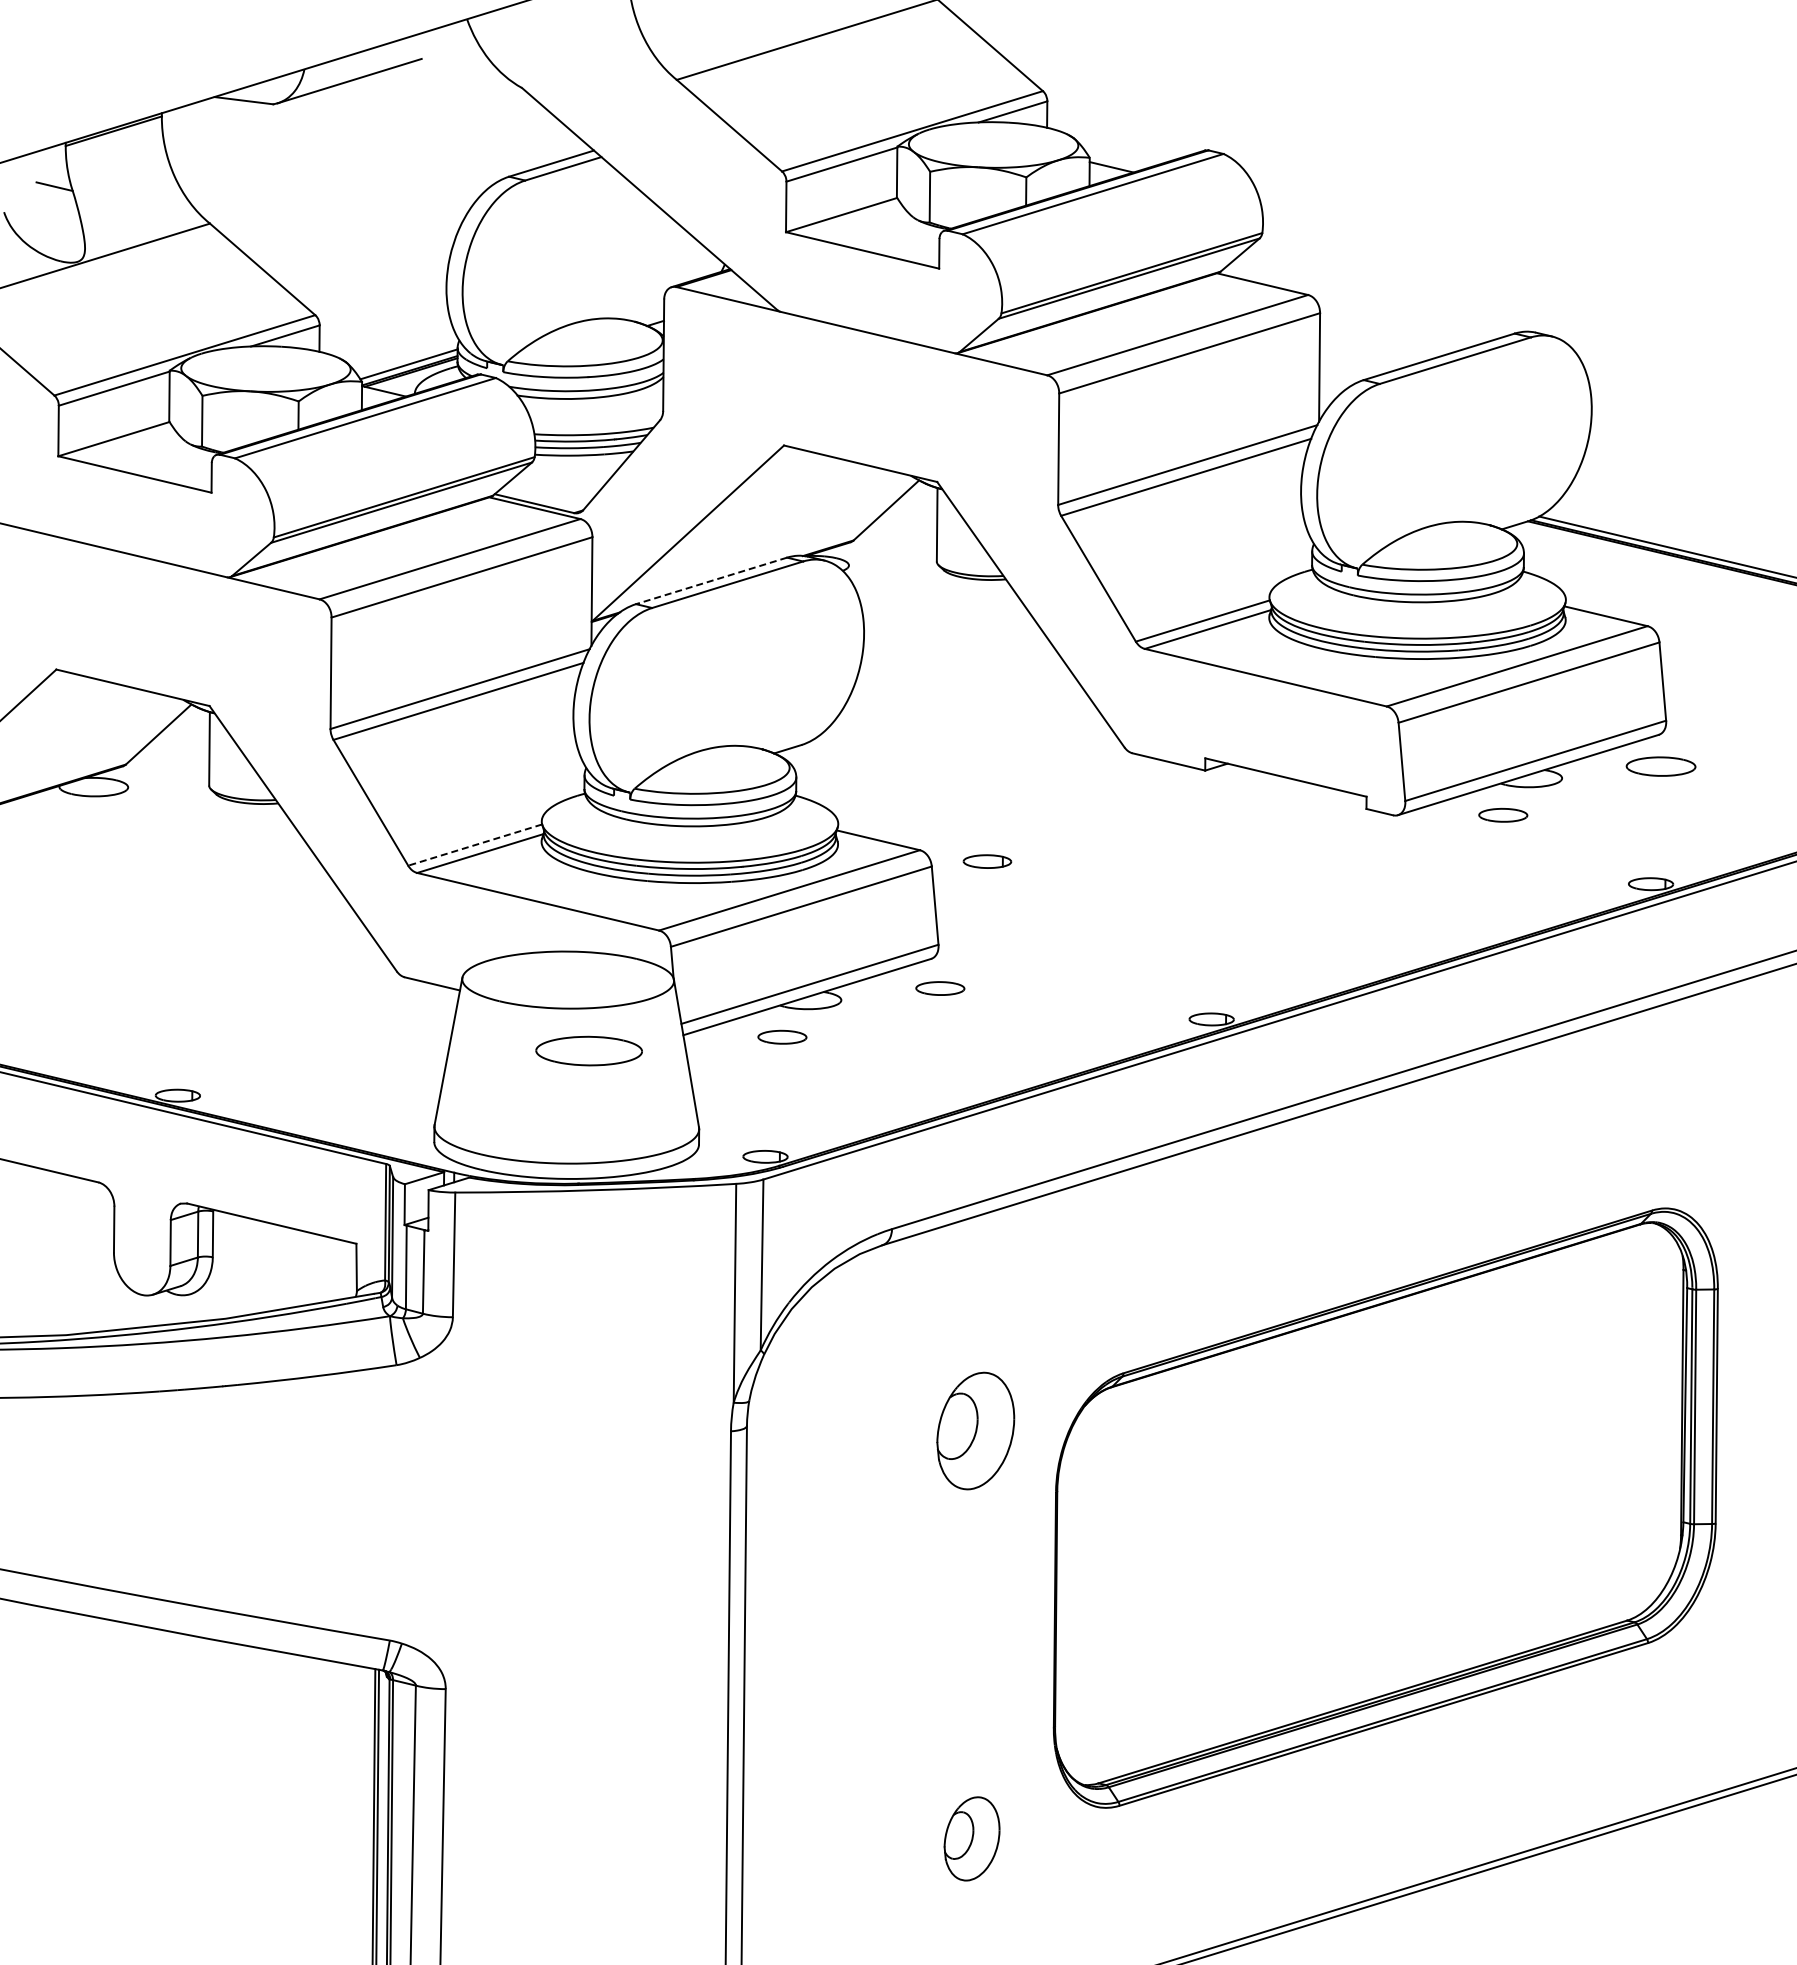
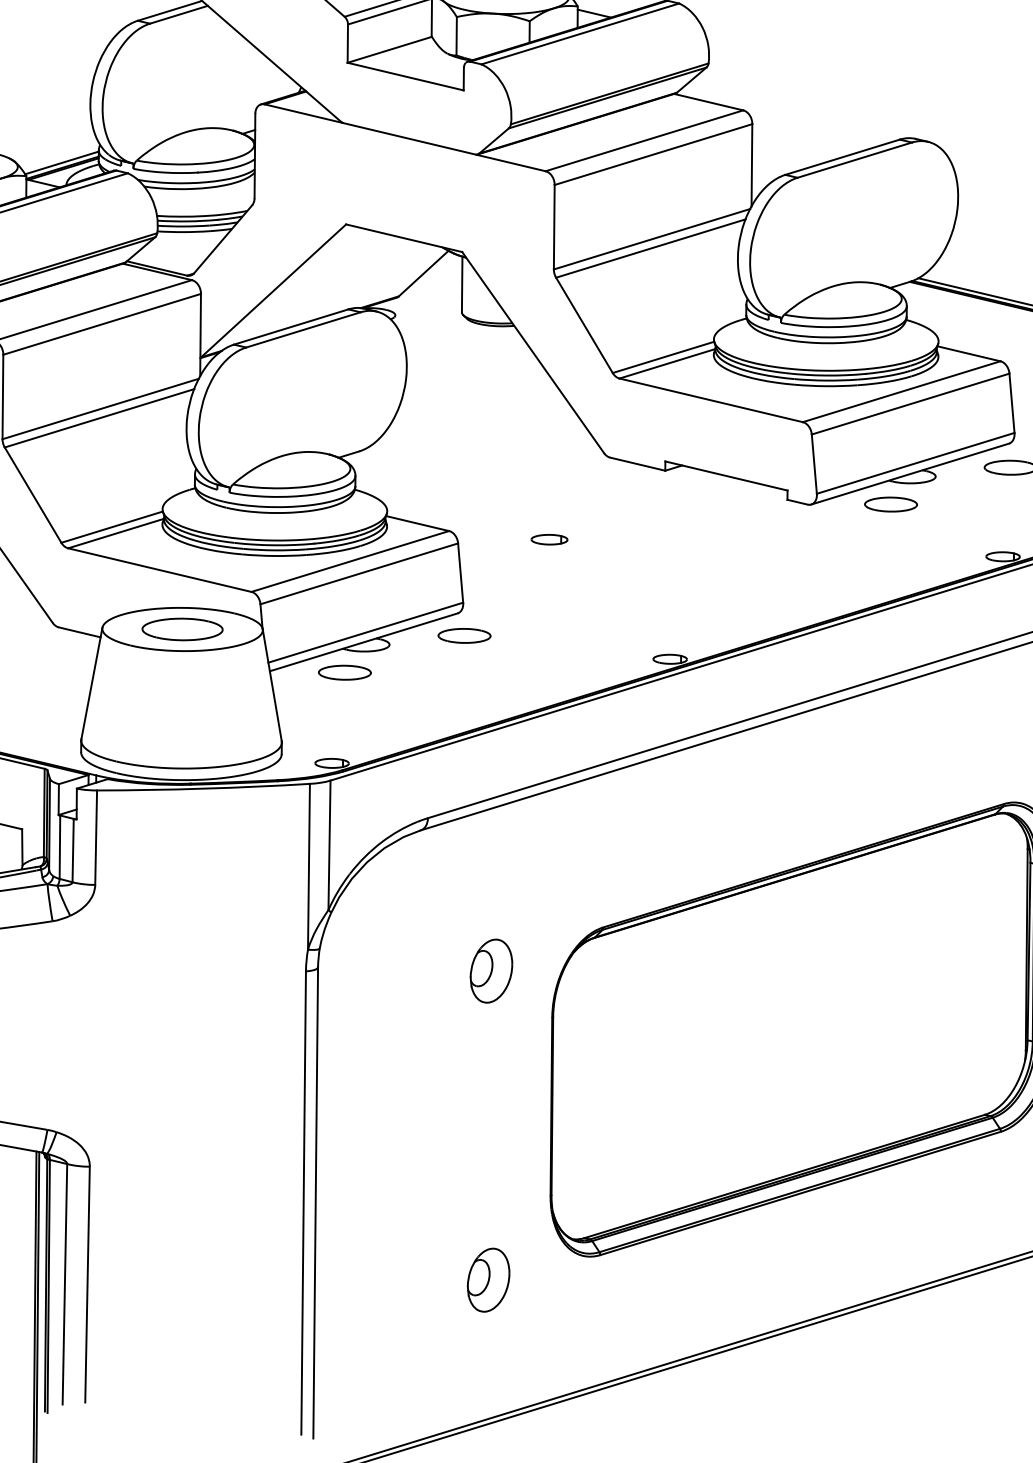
line: (711, 581) -> (291, 327), dashed -> solid
part: (1503, 815) -> (891, 504), size x1.43
line: (474, 845) -> (111, 527), dashed -> solid
part: (987, 861) -> (549, 539), moved
part: (940, 988) -> (464, 635), size x1.43
part: (782, 1037) -> (344, 672), size x1.43
part: (588, 1050) -> (182, 629), moved
part: (975, 1430) -> (491, 970), size x0.71

